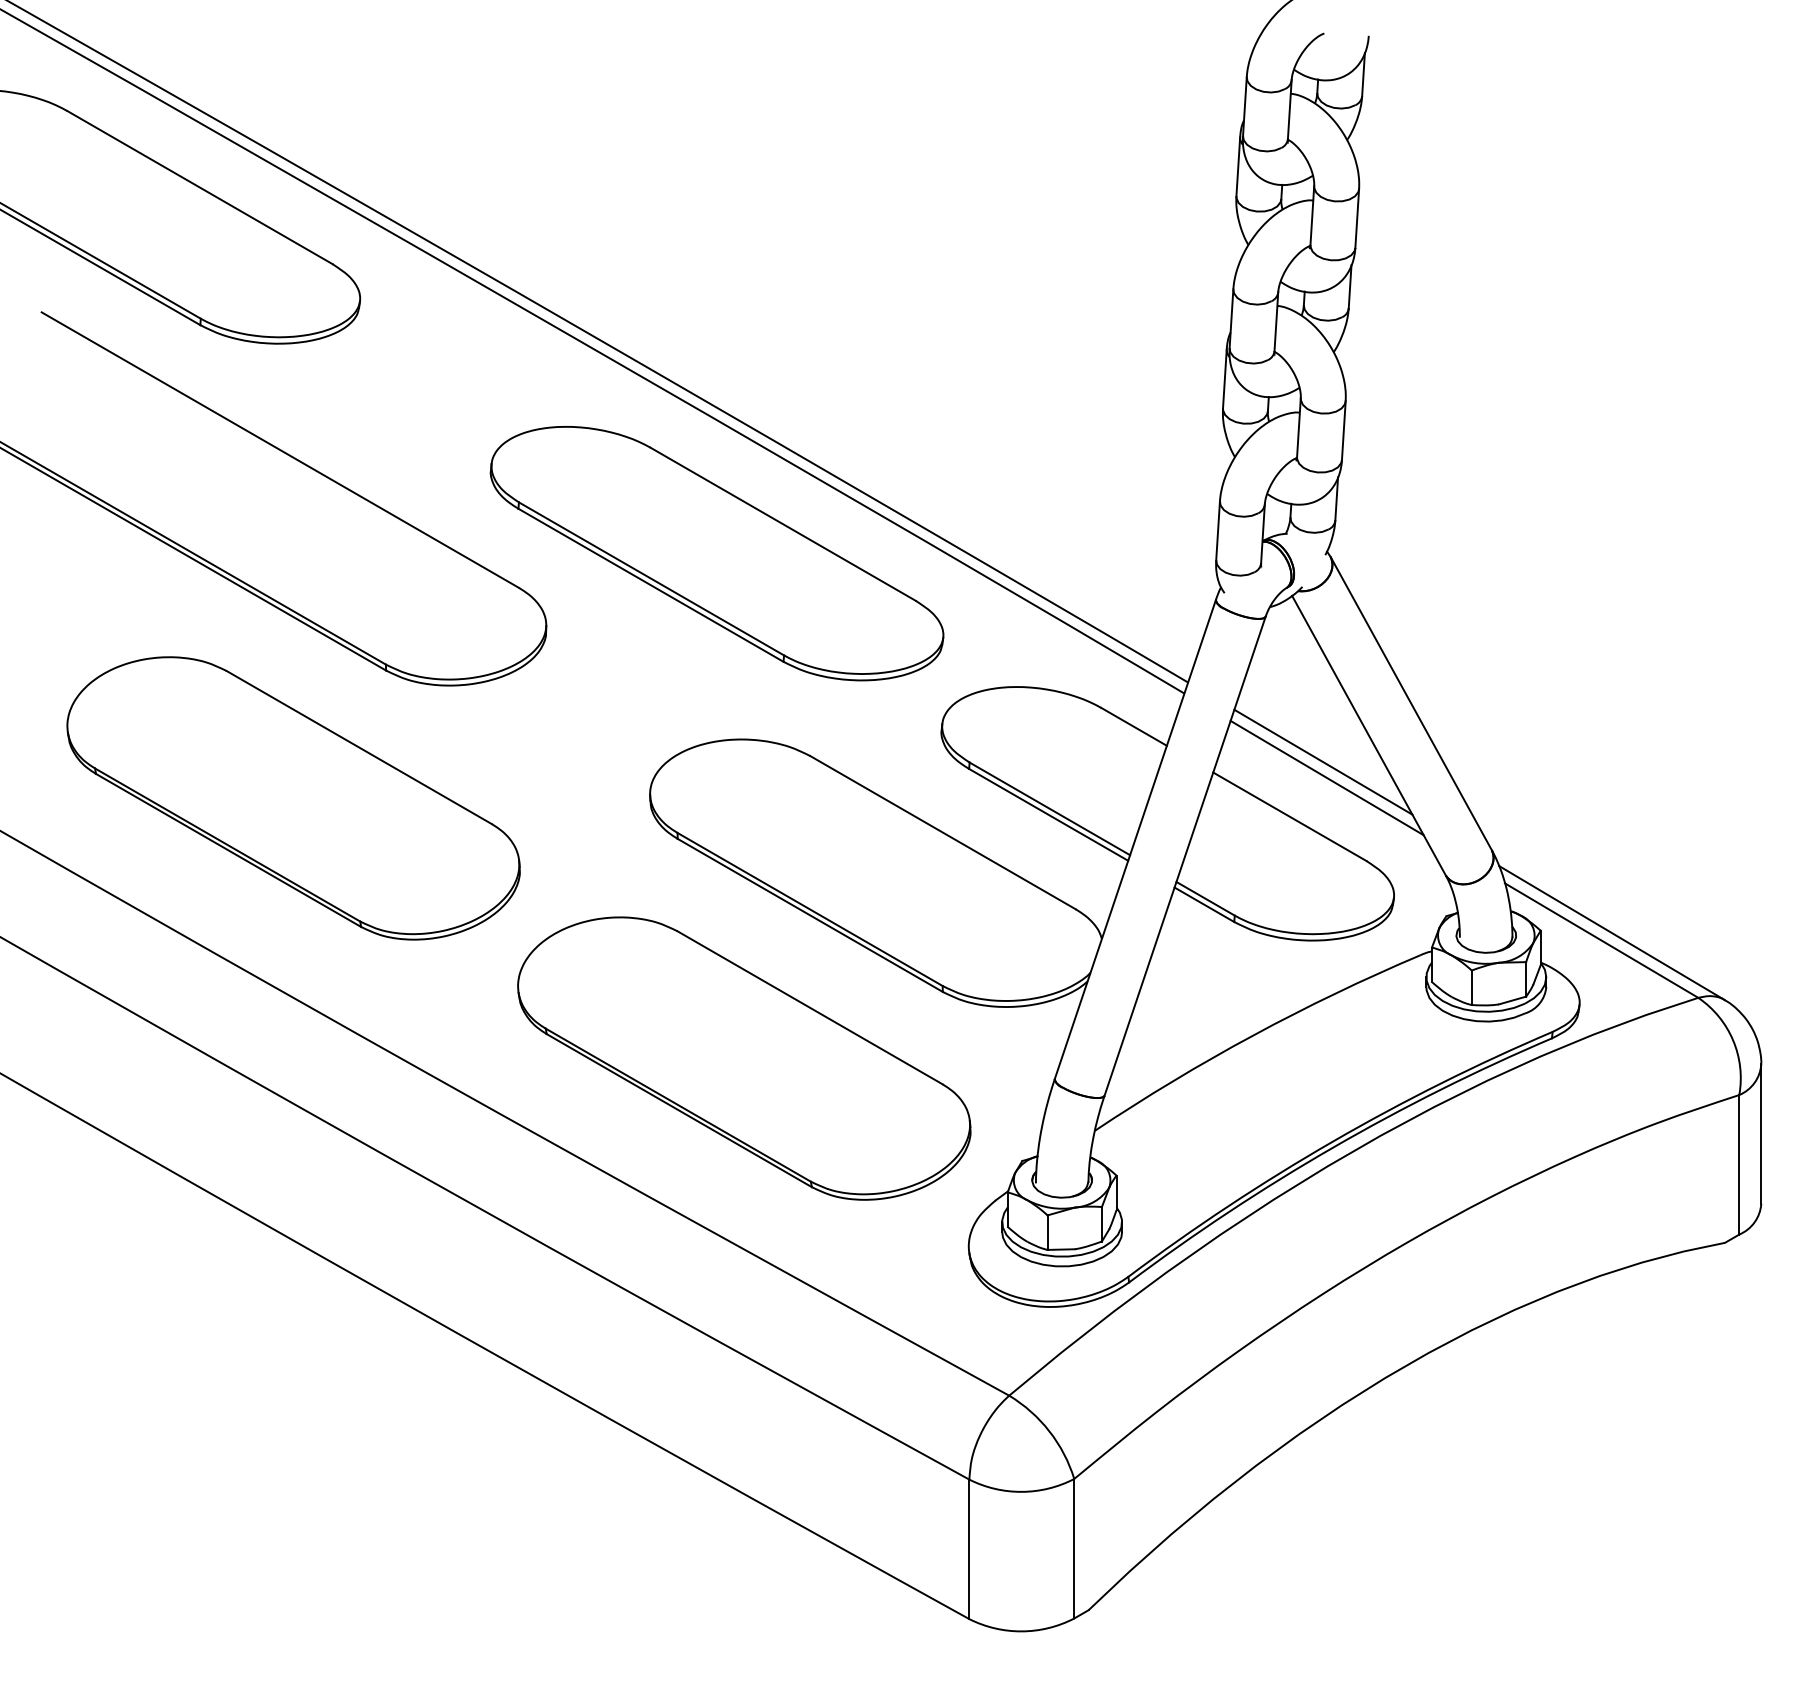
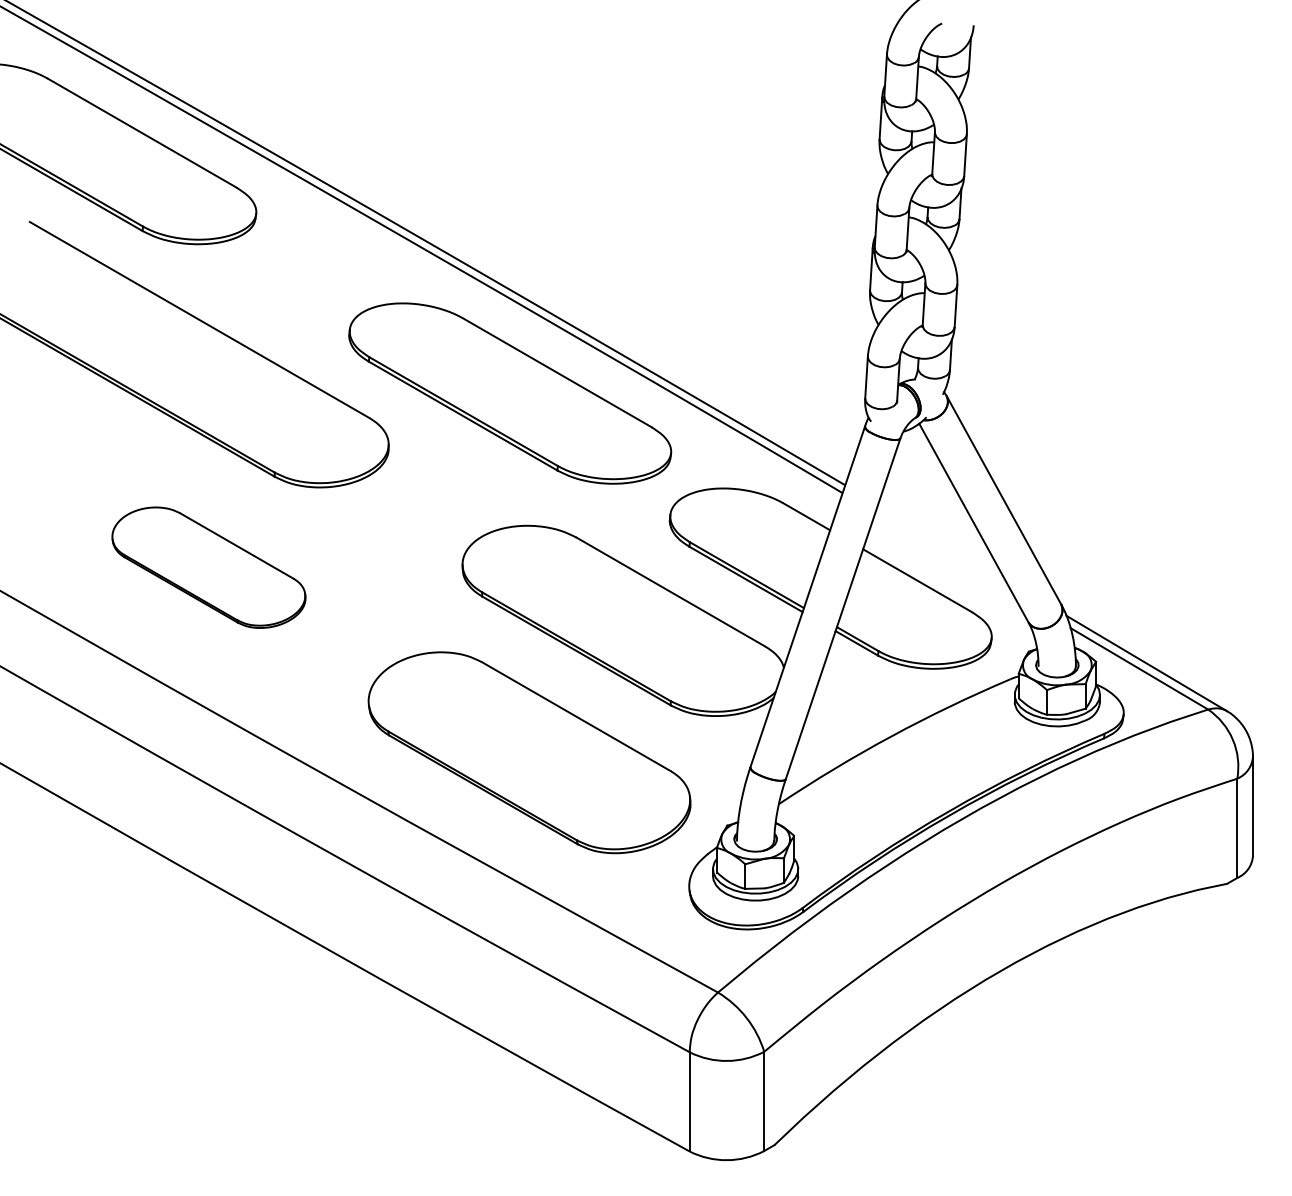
line: (1323, 761) -> (941, 541), removed
line: (1326, 777) -> (943, 552), removed
part: (293, 798) -> (208, 567), size x0.6

